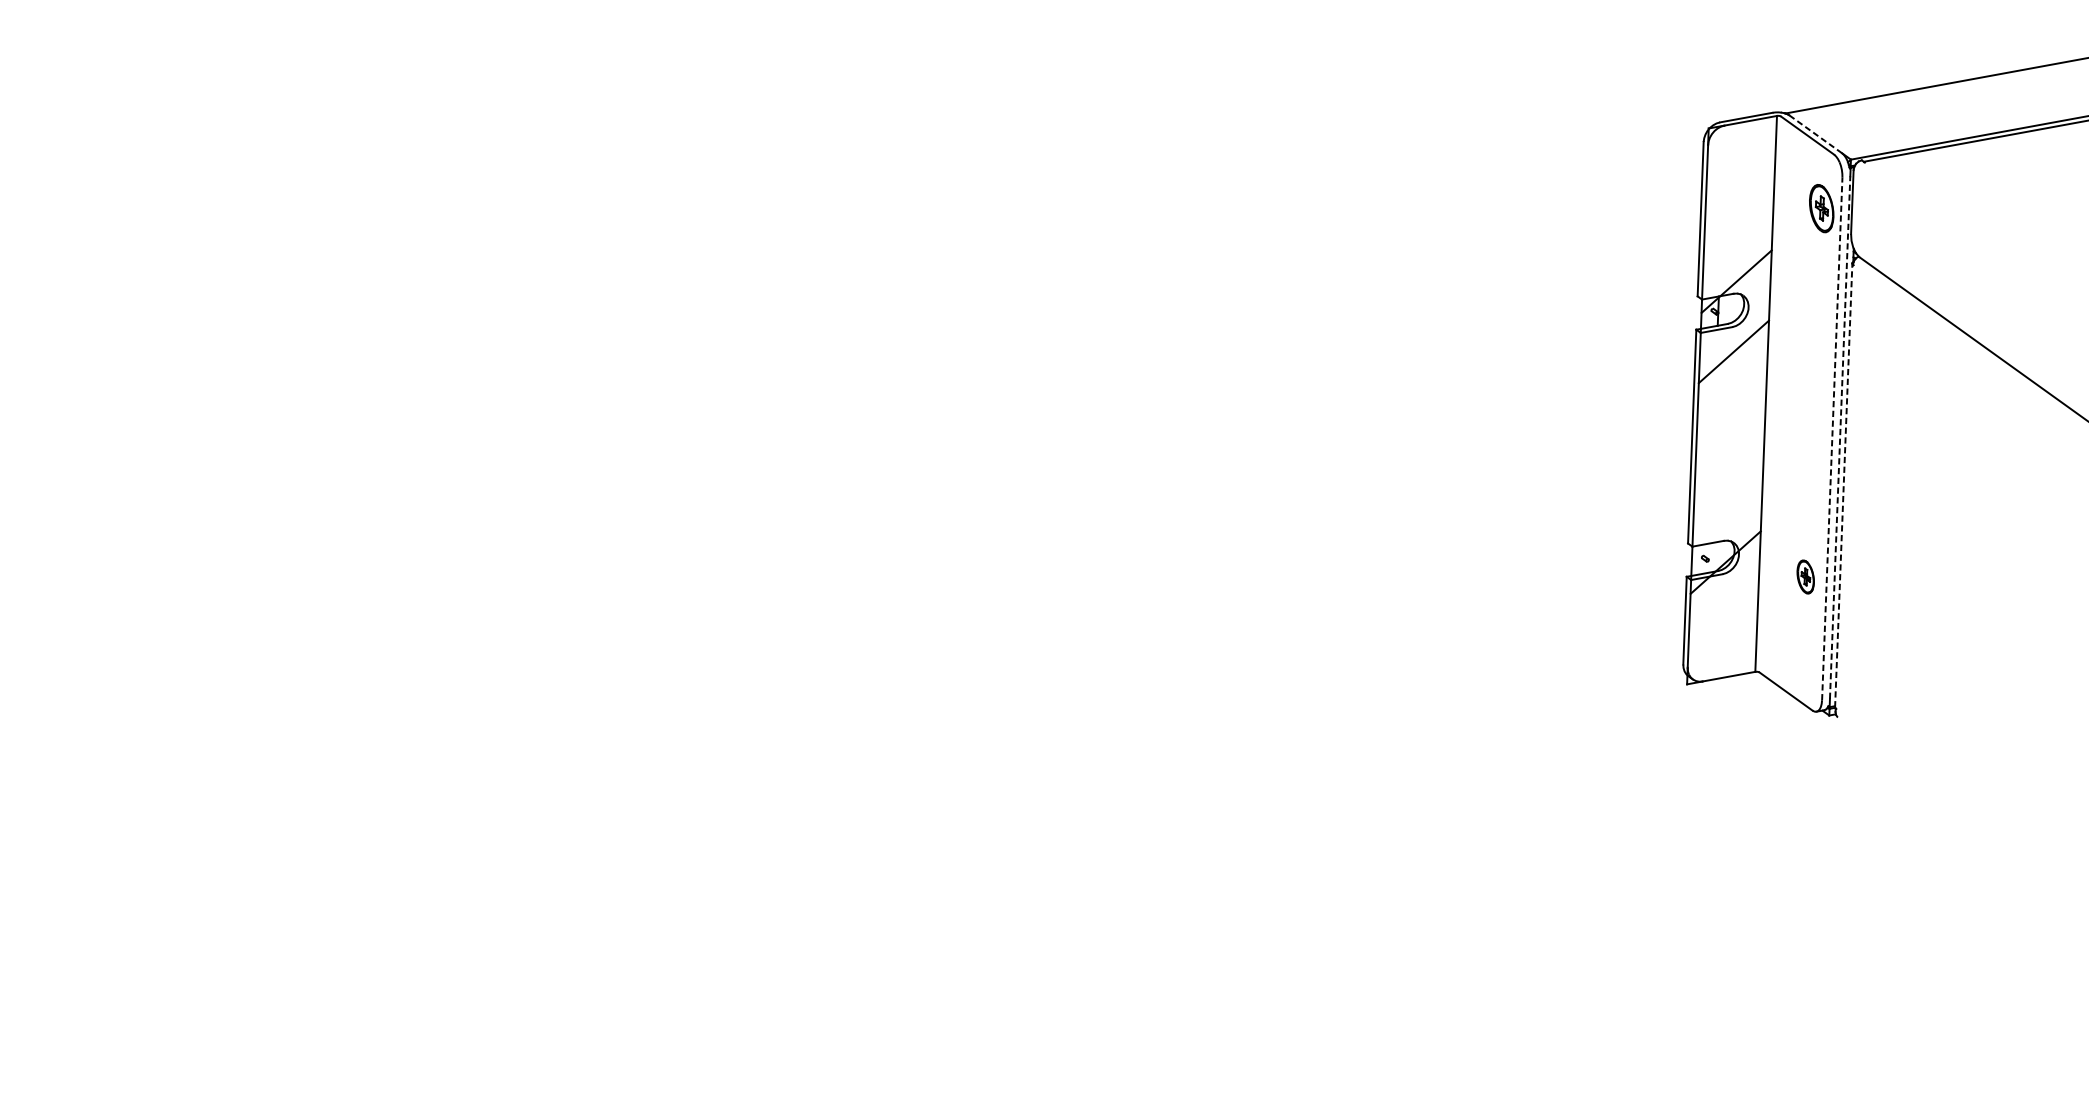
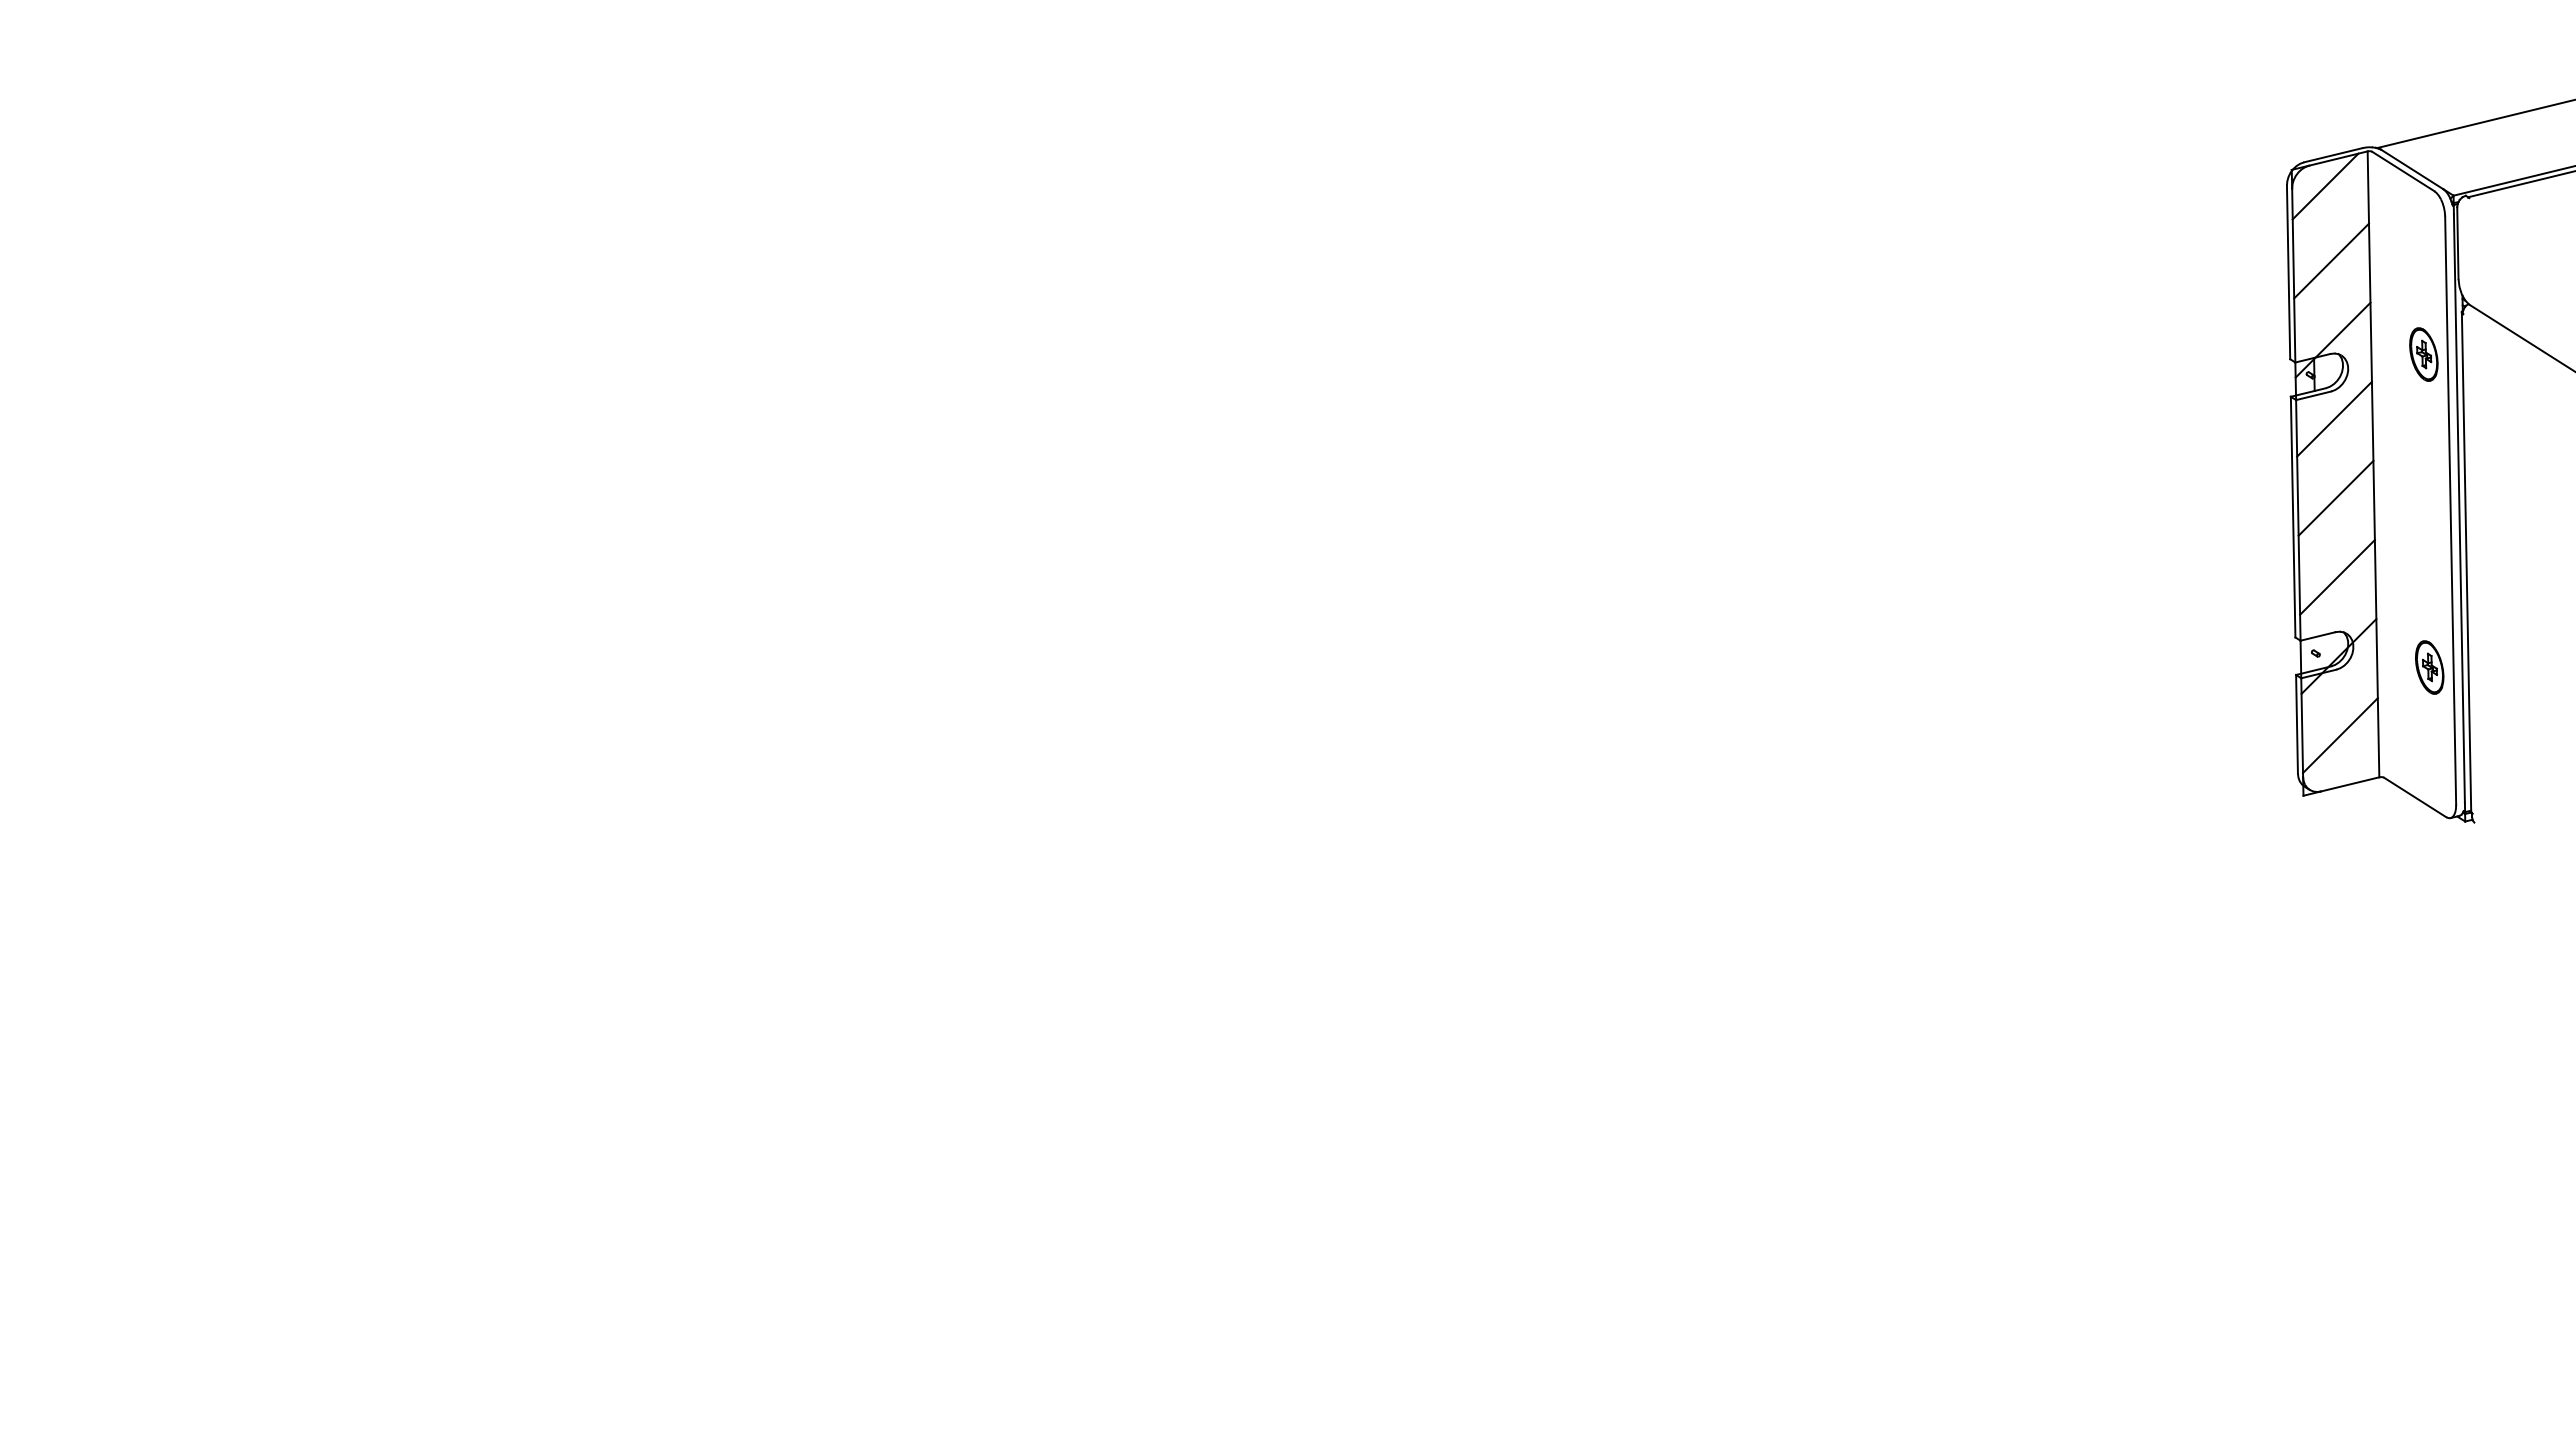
line: (1815, 134) -> (2412, 169), dashed -> solid
line: (1737, 144) -> (2325, 186), added
part: (1821, 208) -> (2423, 354), moved
line: (1739, 210) -> (2331, 260), added
line: (1730, 421) -> (2335, 497), added
line: (1840, 437) -> (2459, 508), dashed -> solid
line: (1832, 438) -> (2450, 510), dashed -> solid
line: (1843, 486) -> (2466, 563), dashed -> solid
line: (1728, 492) -> (2337, 577), added
part: (1805, 577) -> (2429, 667), size x1.43
line: (1723, 632) -> (2340, 735), added

